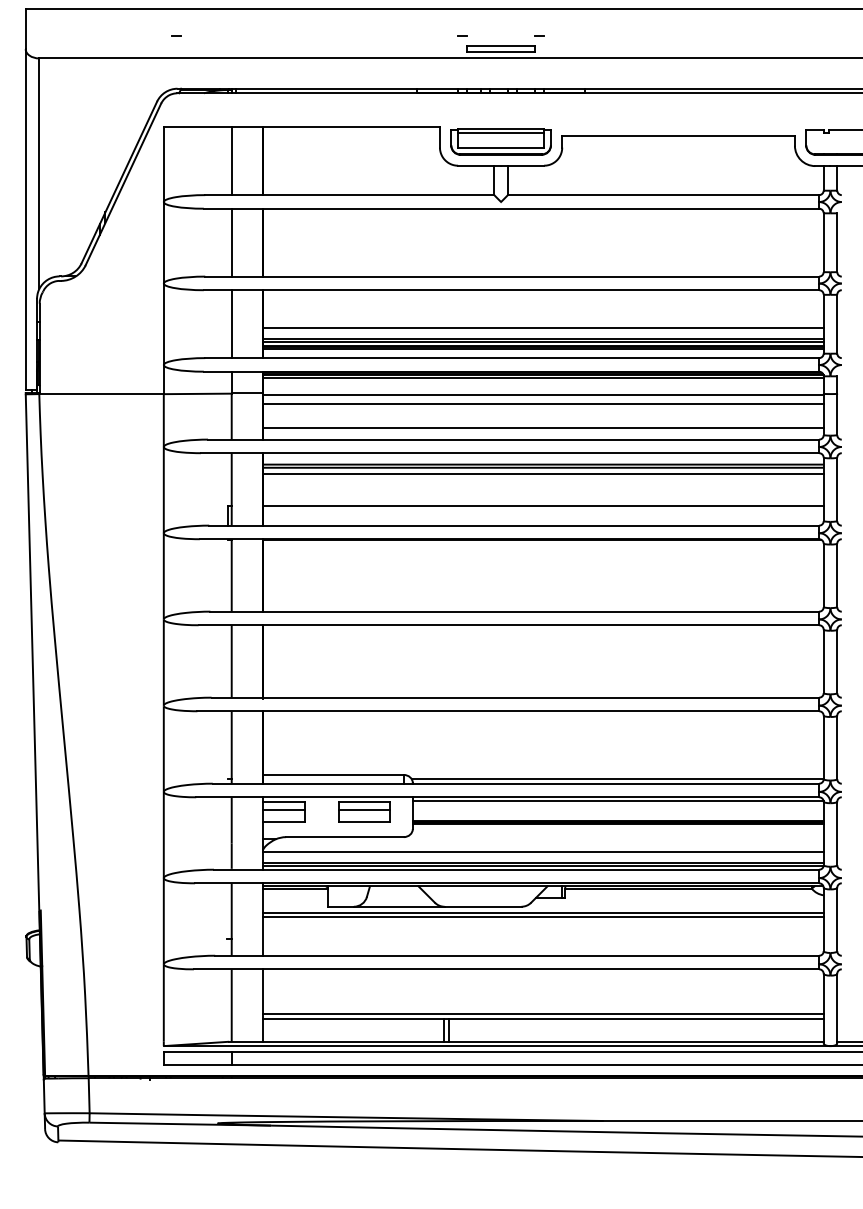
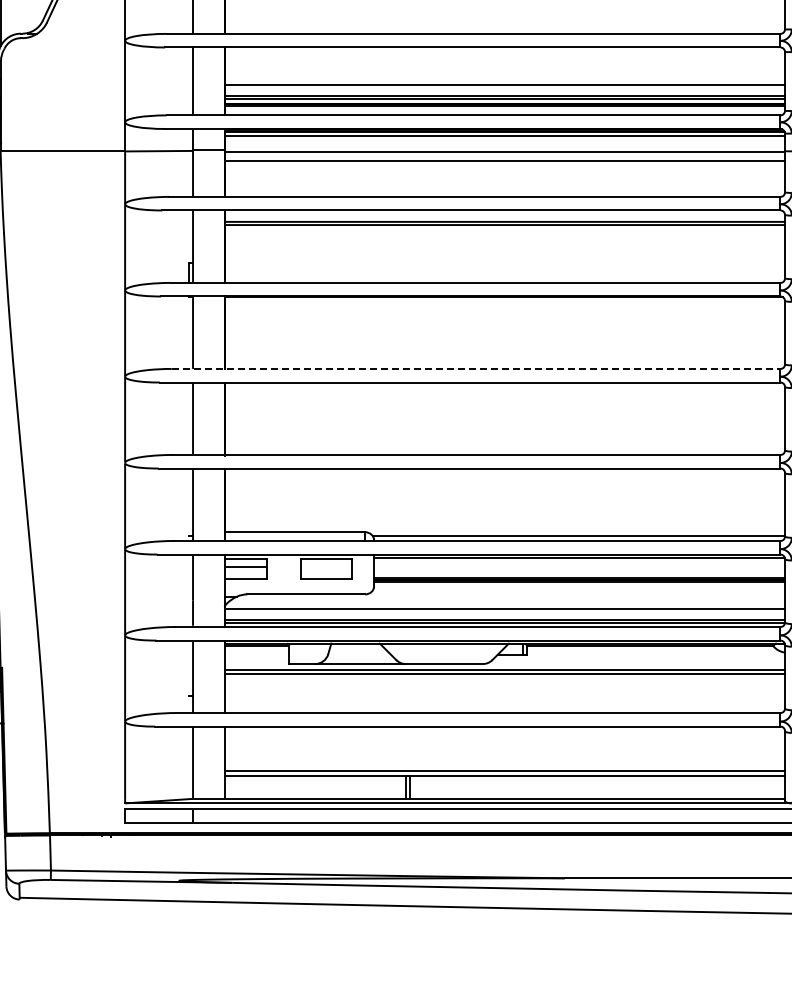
line: (543, 428) -> (504, 185), removed
line: (543, 474) -> (504, 231), removed
line: (543, 505) -> (504, 262), removed
line: (515, 611) -> (476, 368), solid -> dashed
line: (364, 810) -> (325, 567), removed

